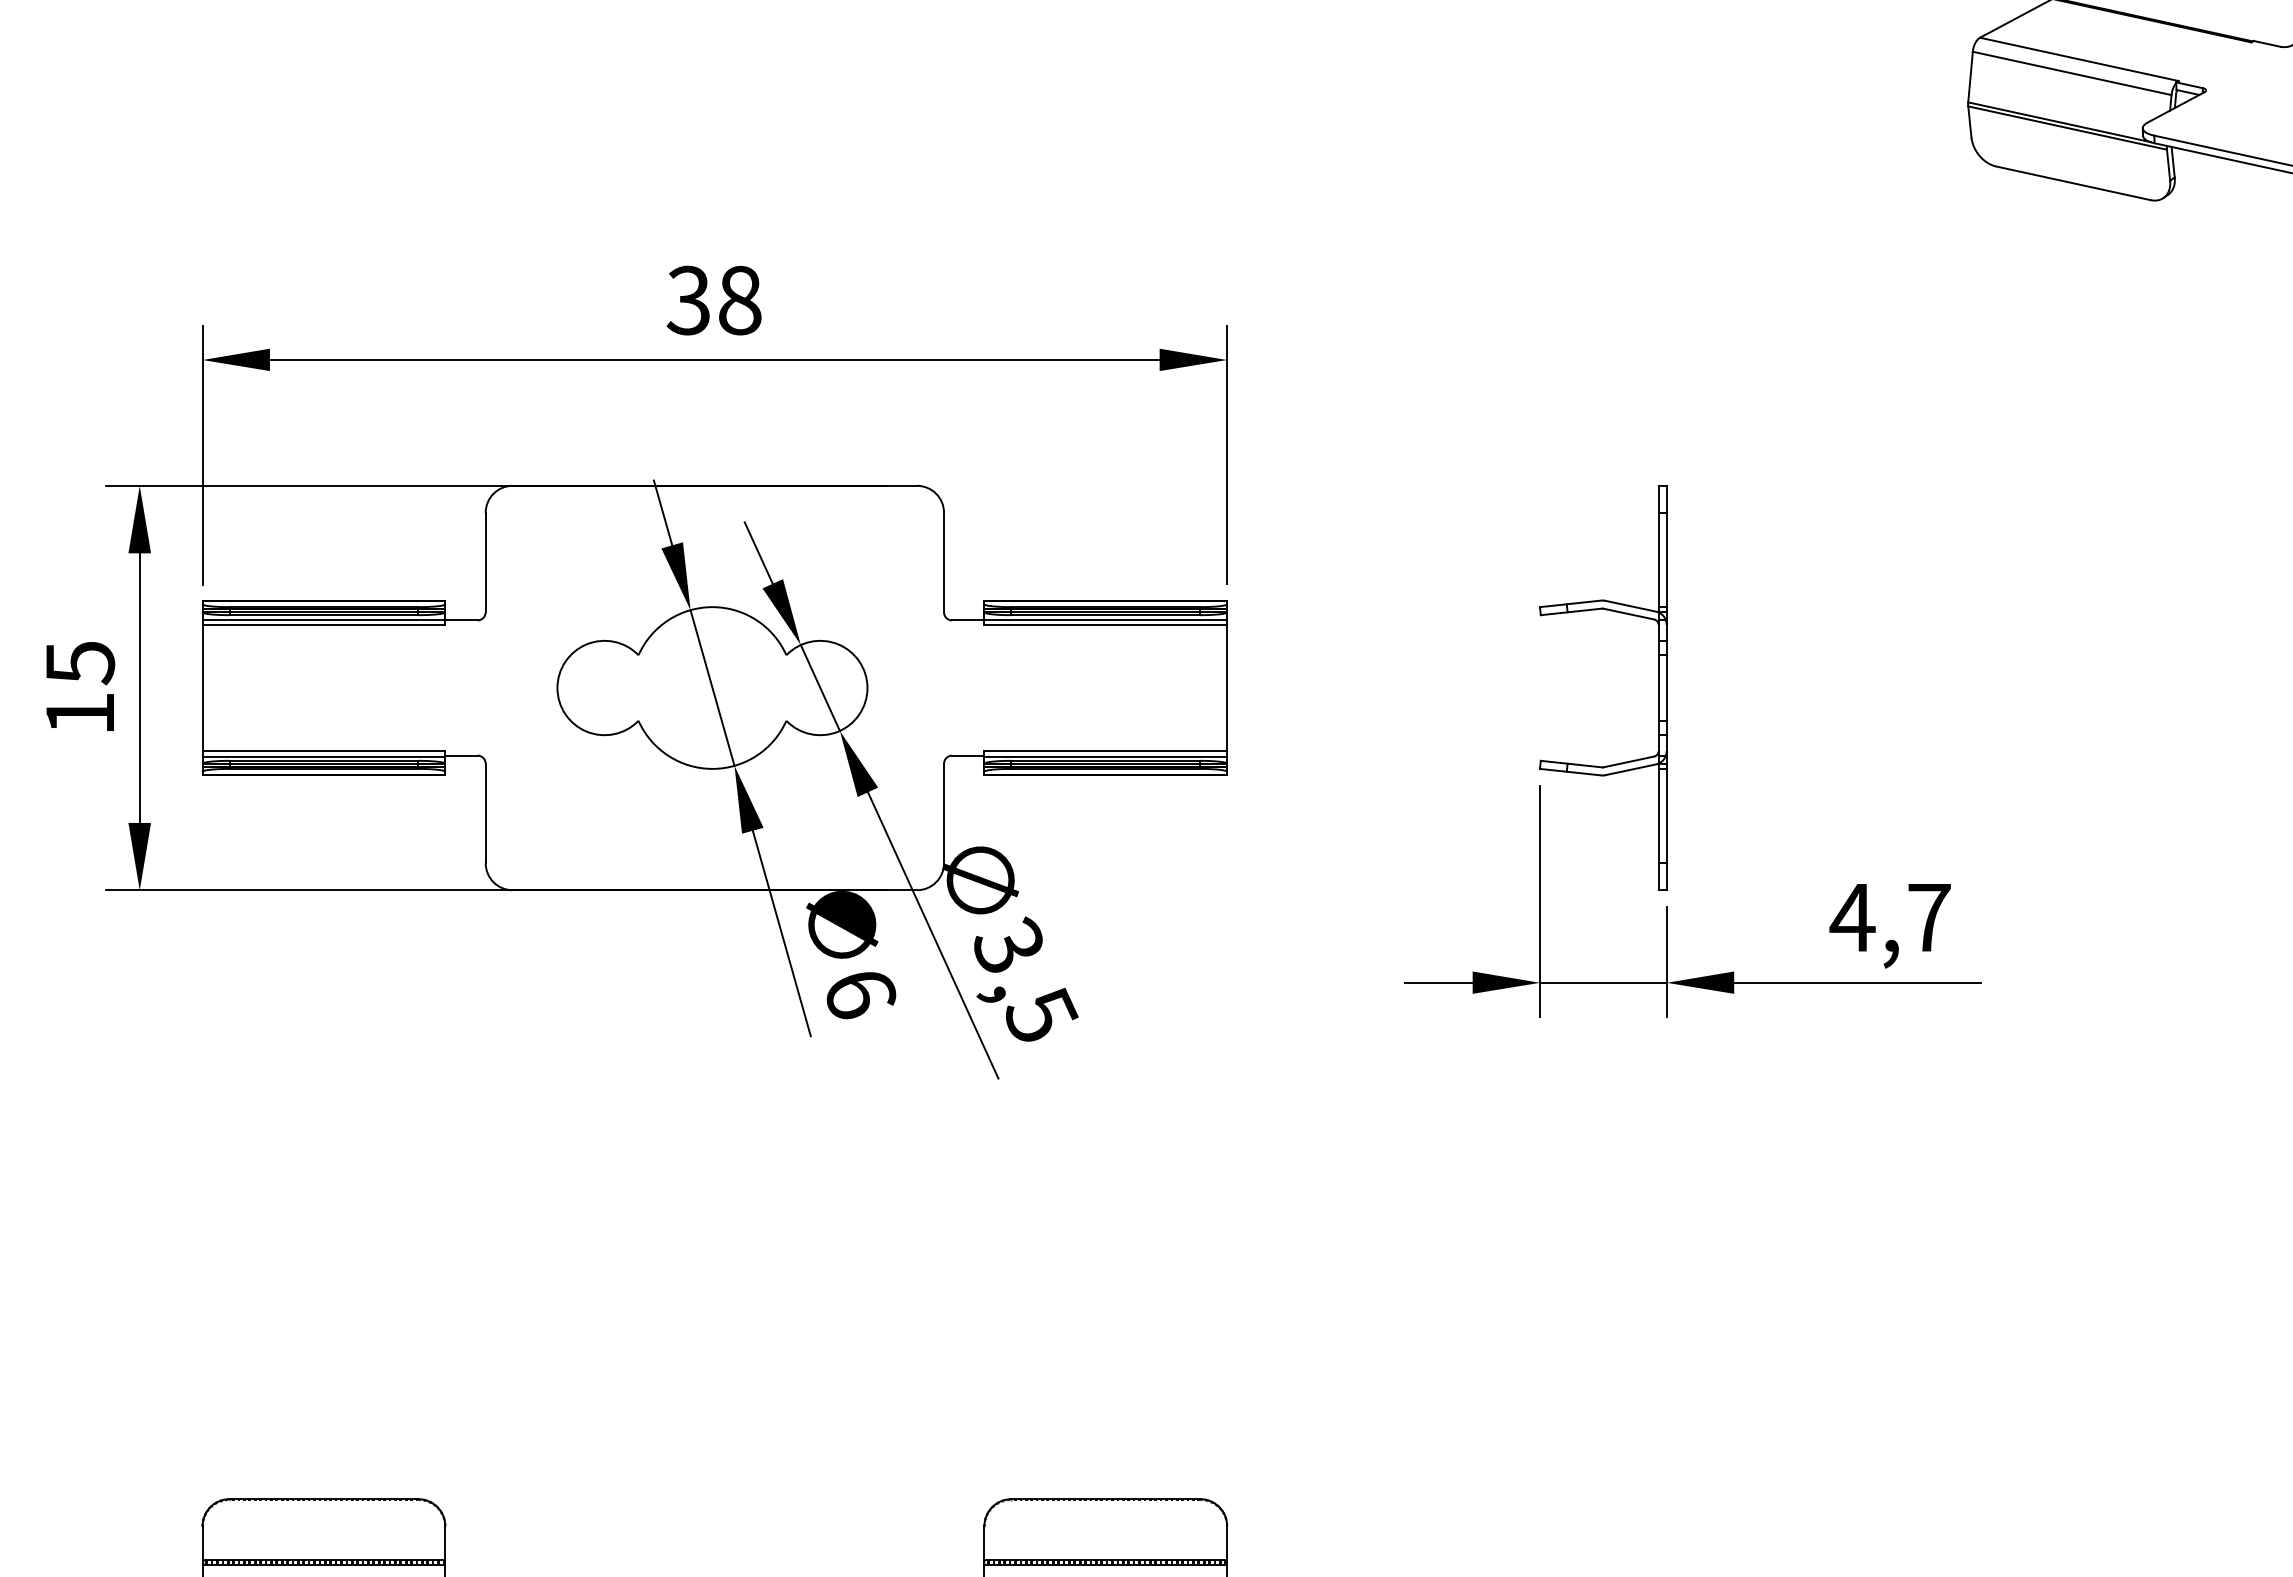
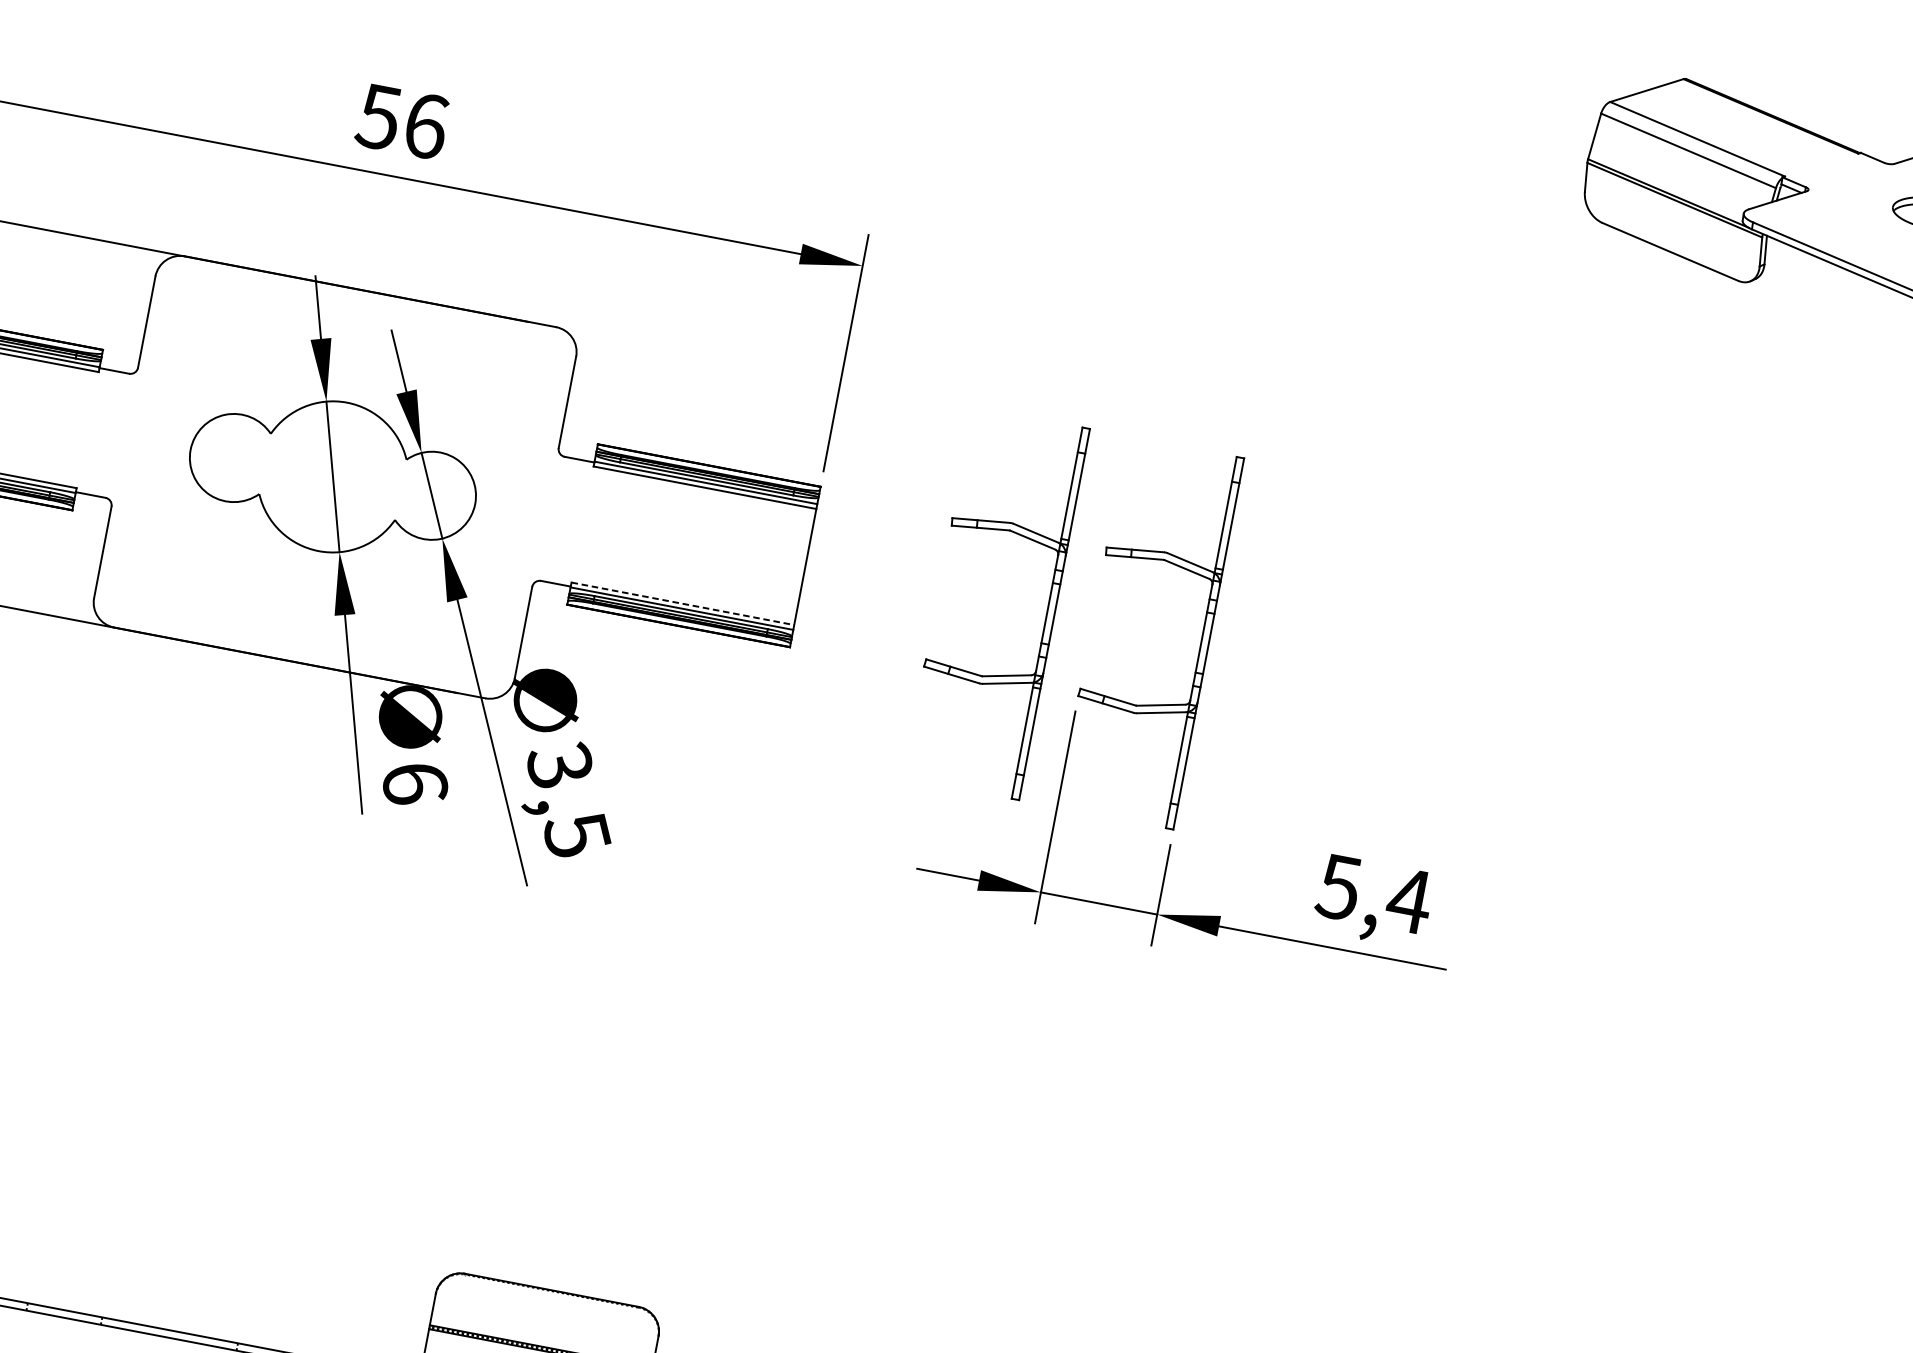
text: (713, 300) -> (401, 121), 38 -> 56
part: (1490, 687) -> (1047, 612), added
line: (1106, 751) -> (683, 604), solid -> dashed
text: (1890, 918) -> (1373, 894), 4,7 -> 5,4

